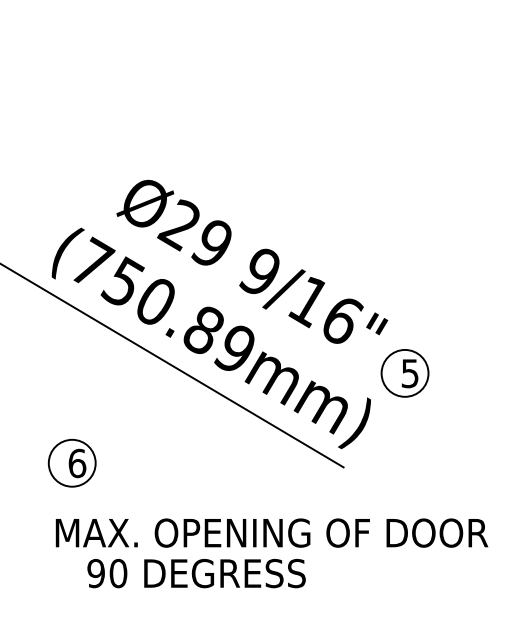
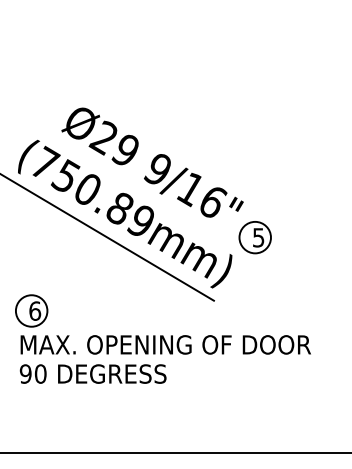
part: (71, 462) -> (31, 310), moved
text: (195, 572) -> (92, 373), moved

